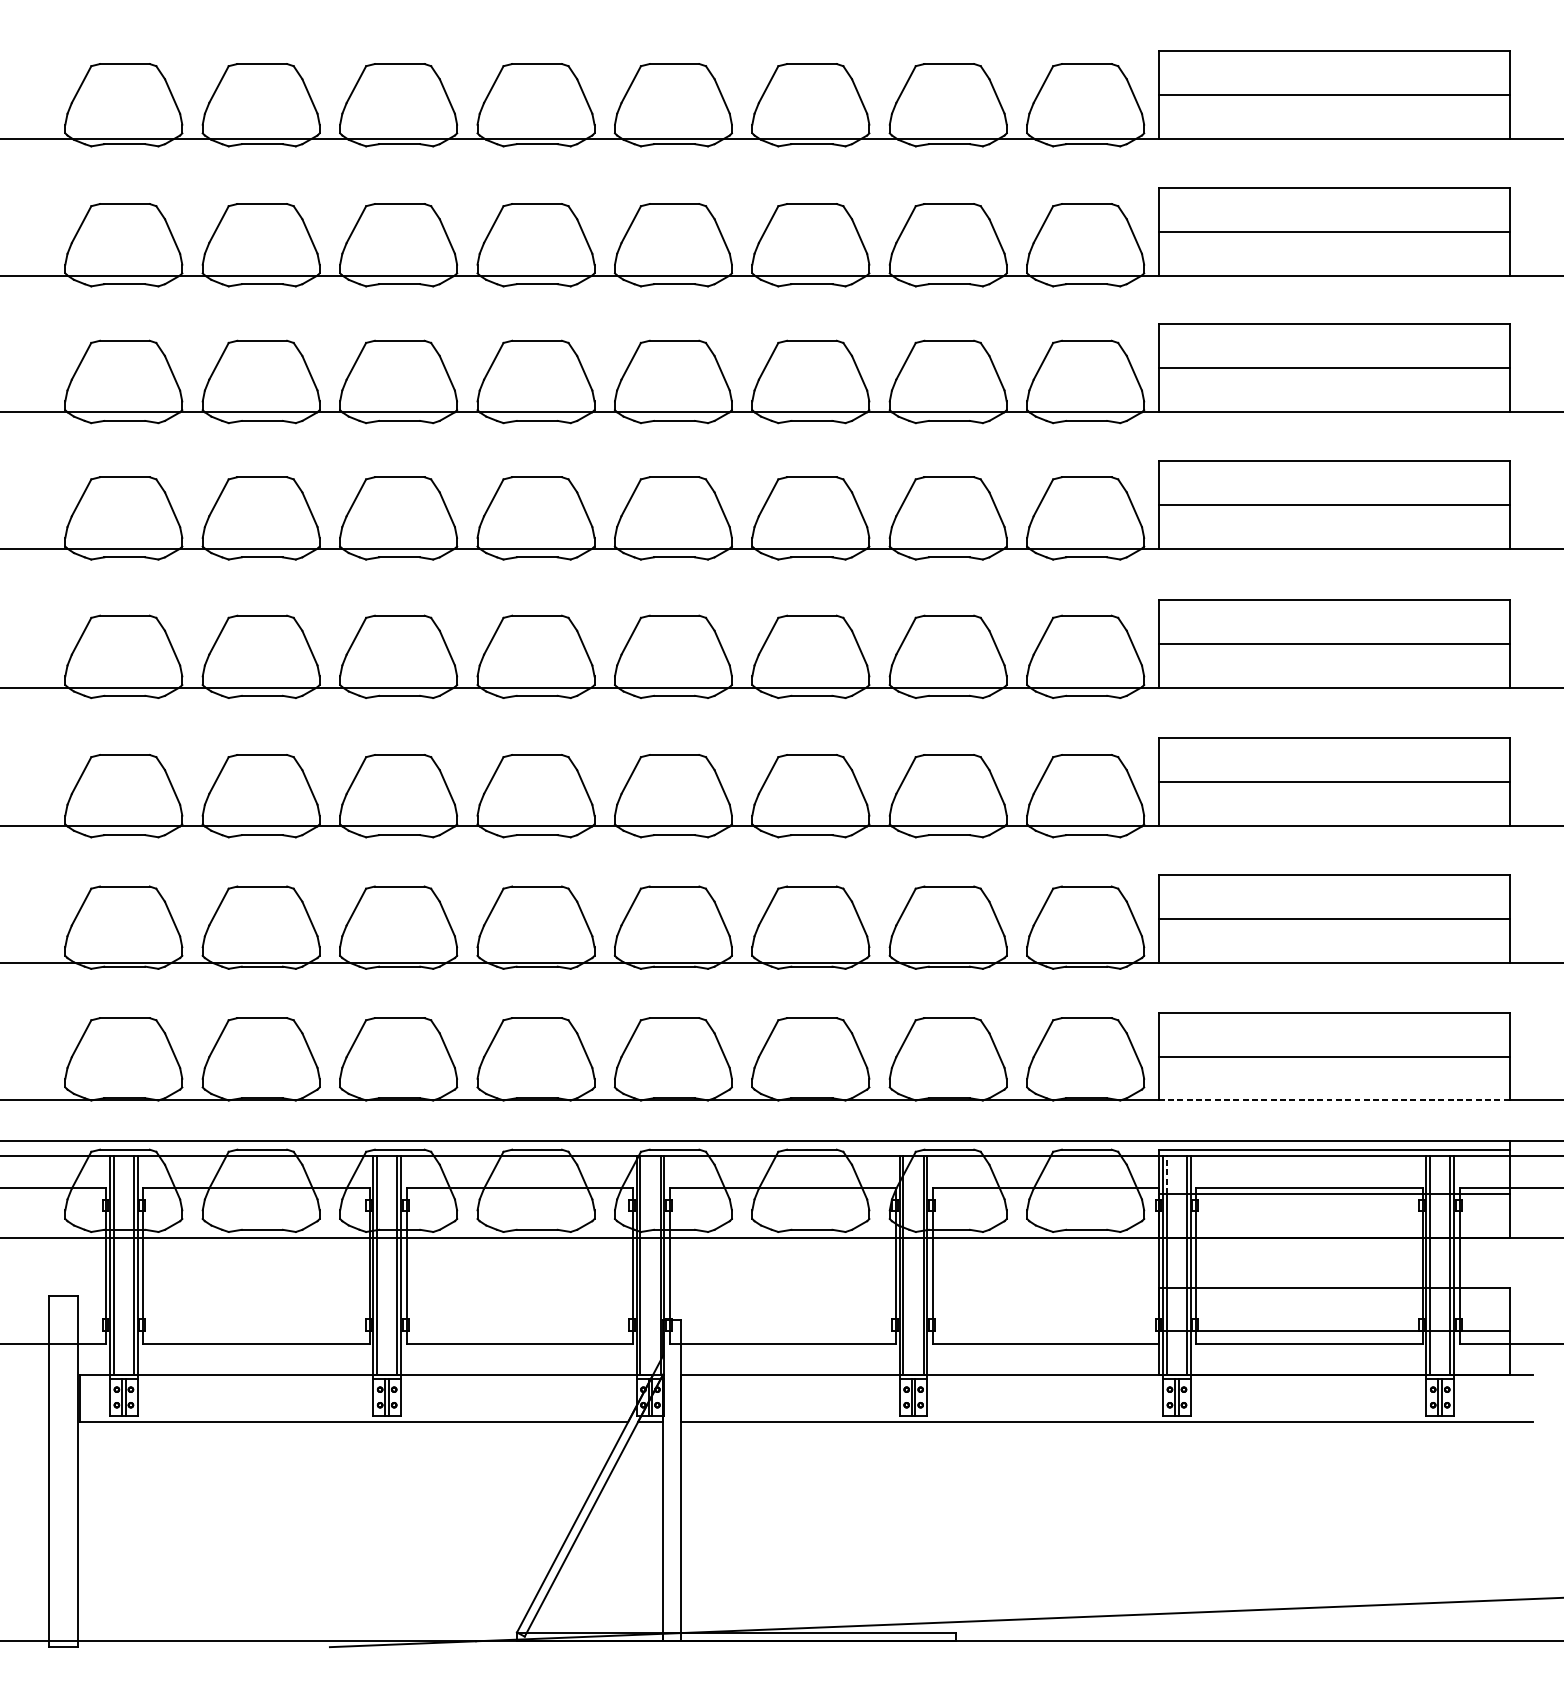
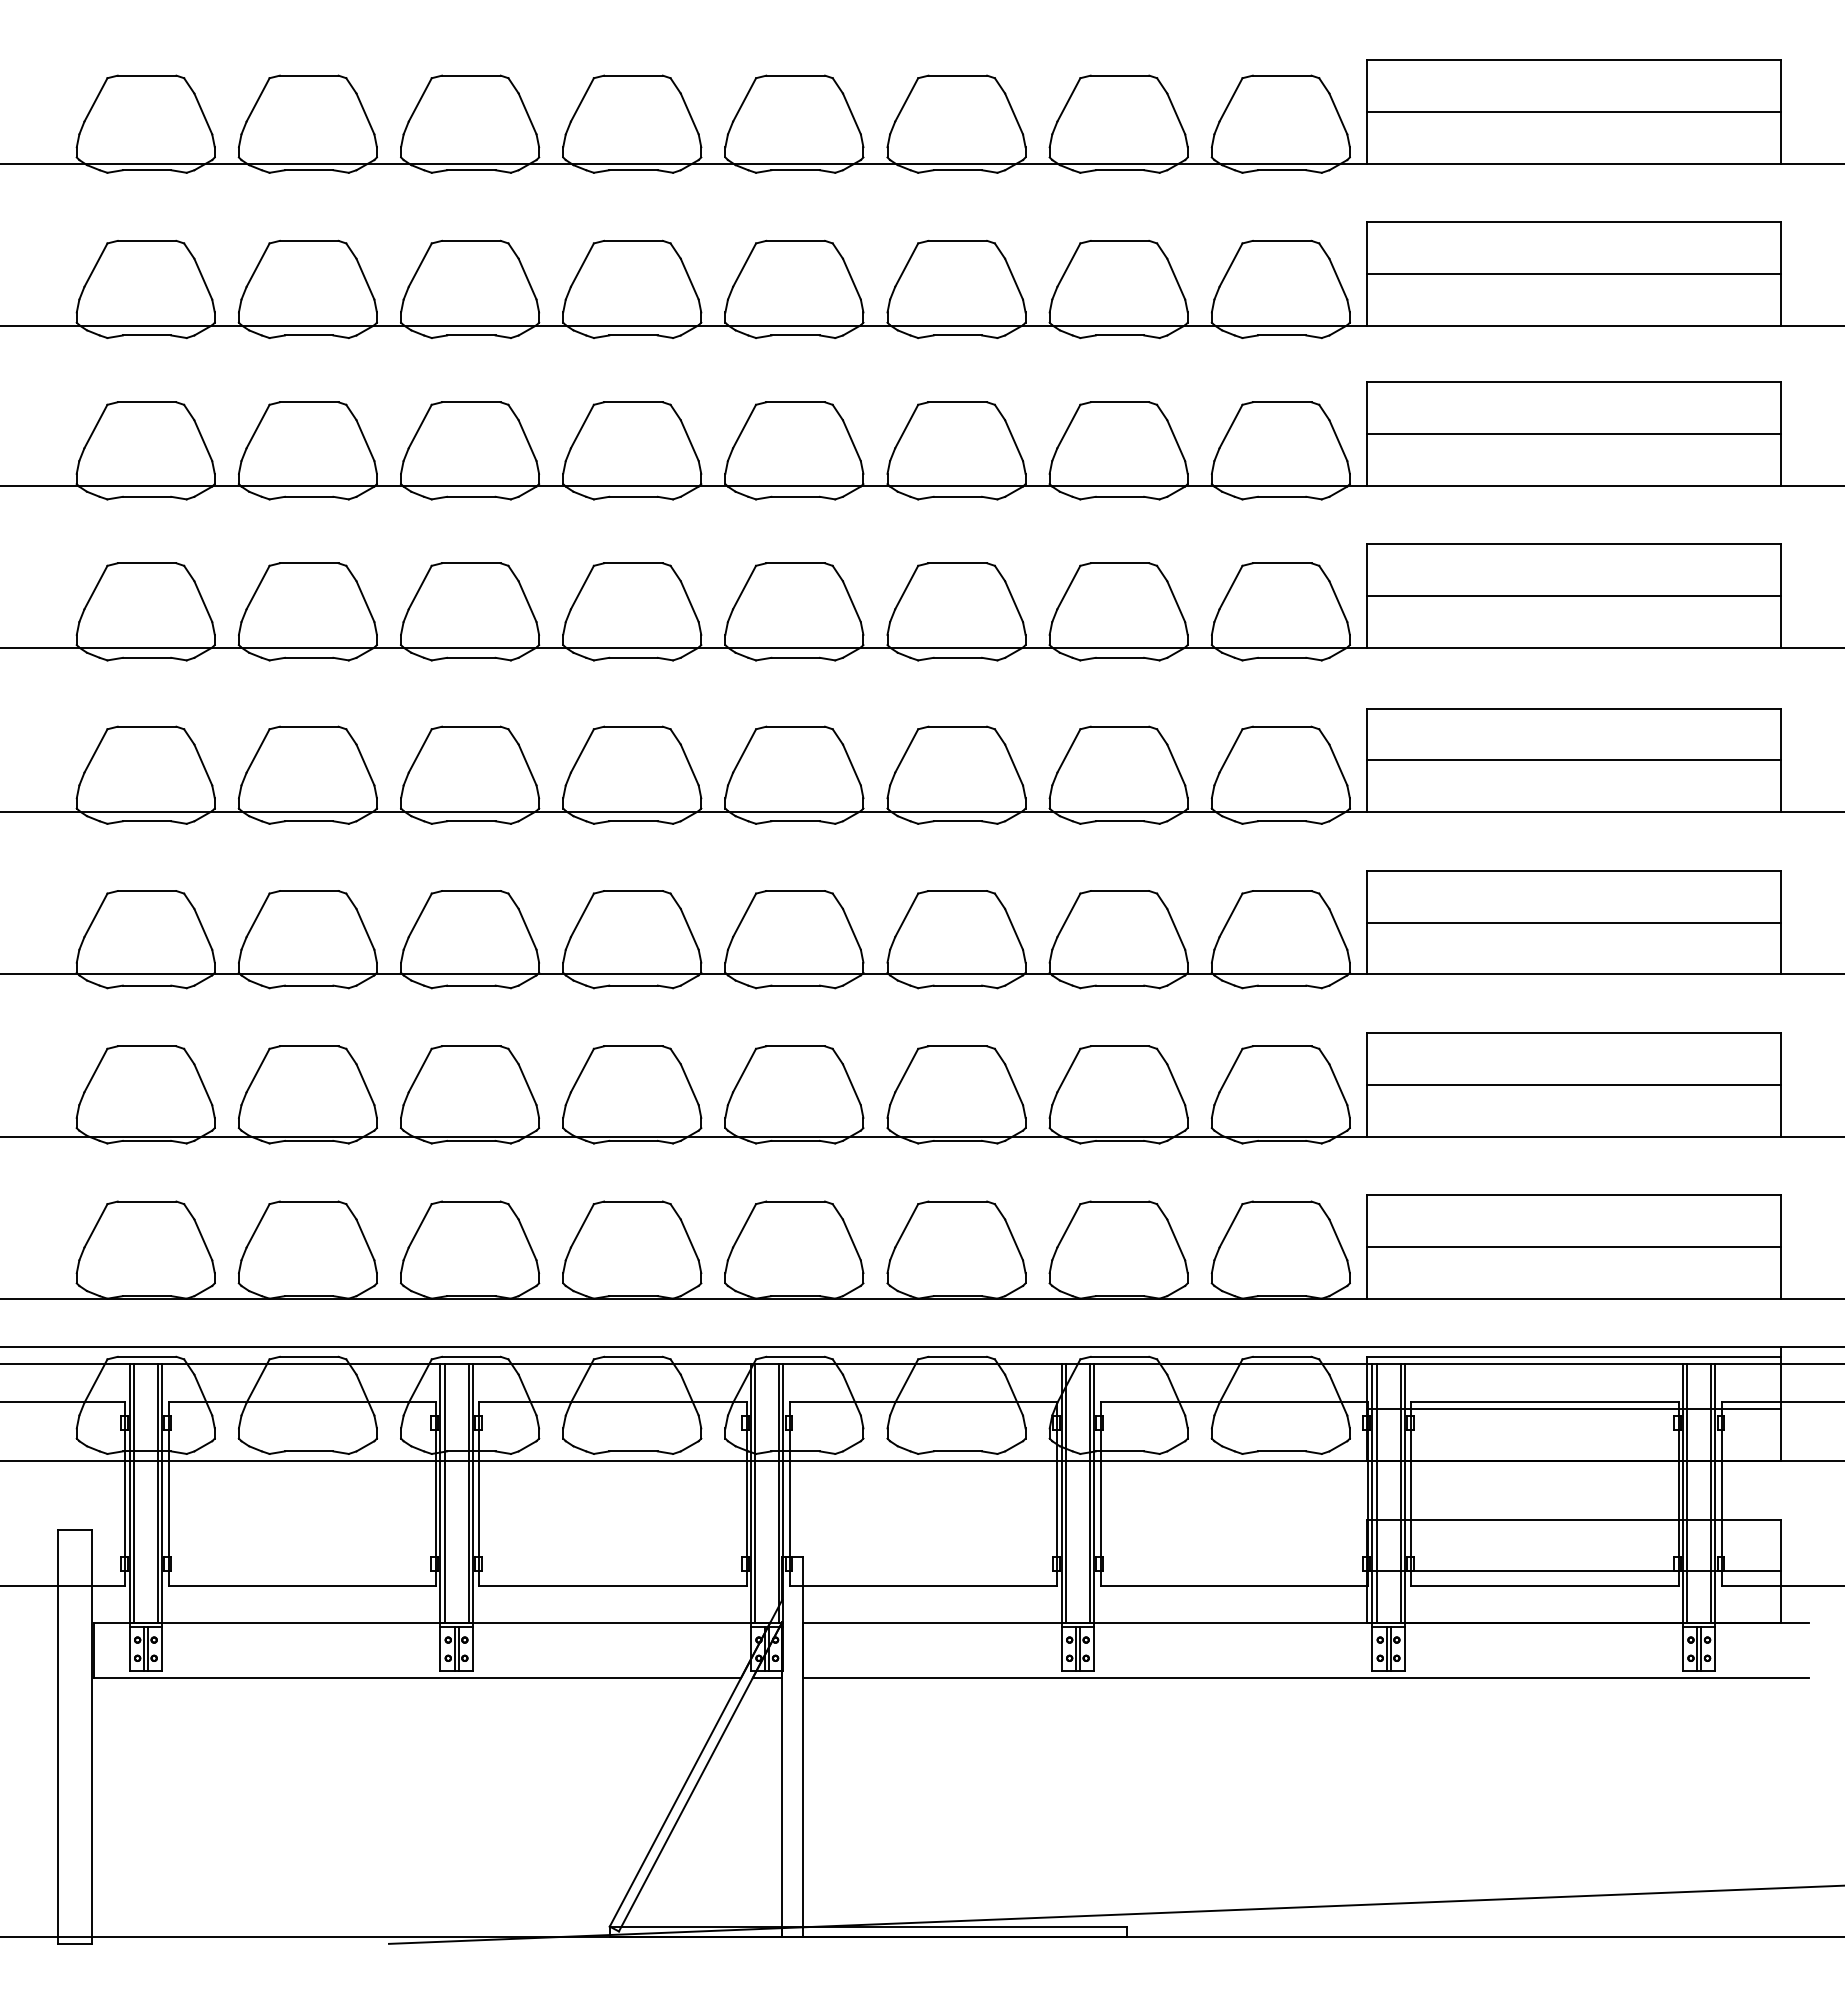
line: (1333, 1100) -> (1573, 1298), dashed -> solid
line: (1166, 1174) -> (1376, 1386), dashed -> solid

